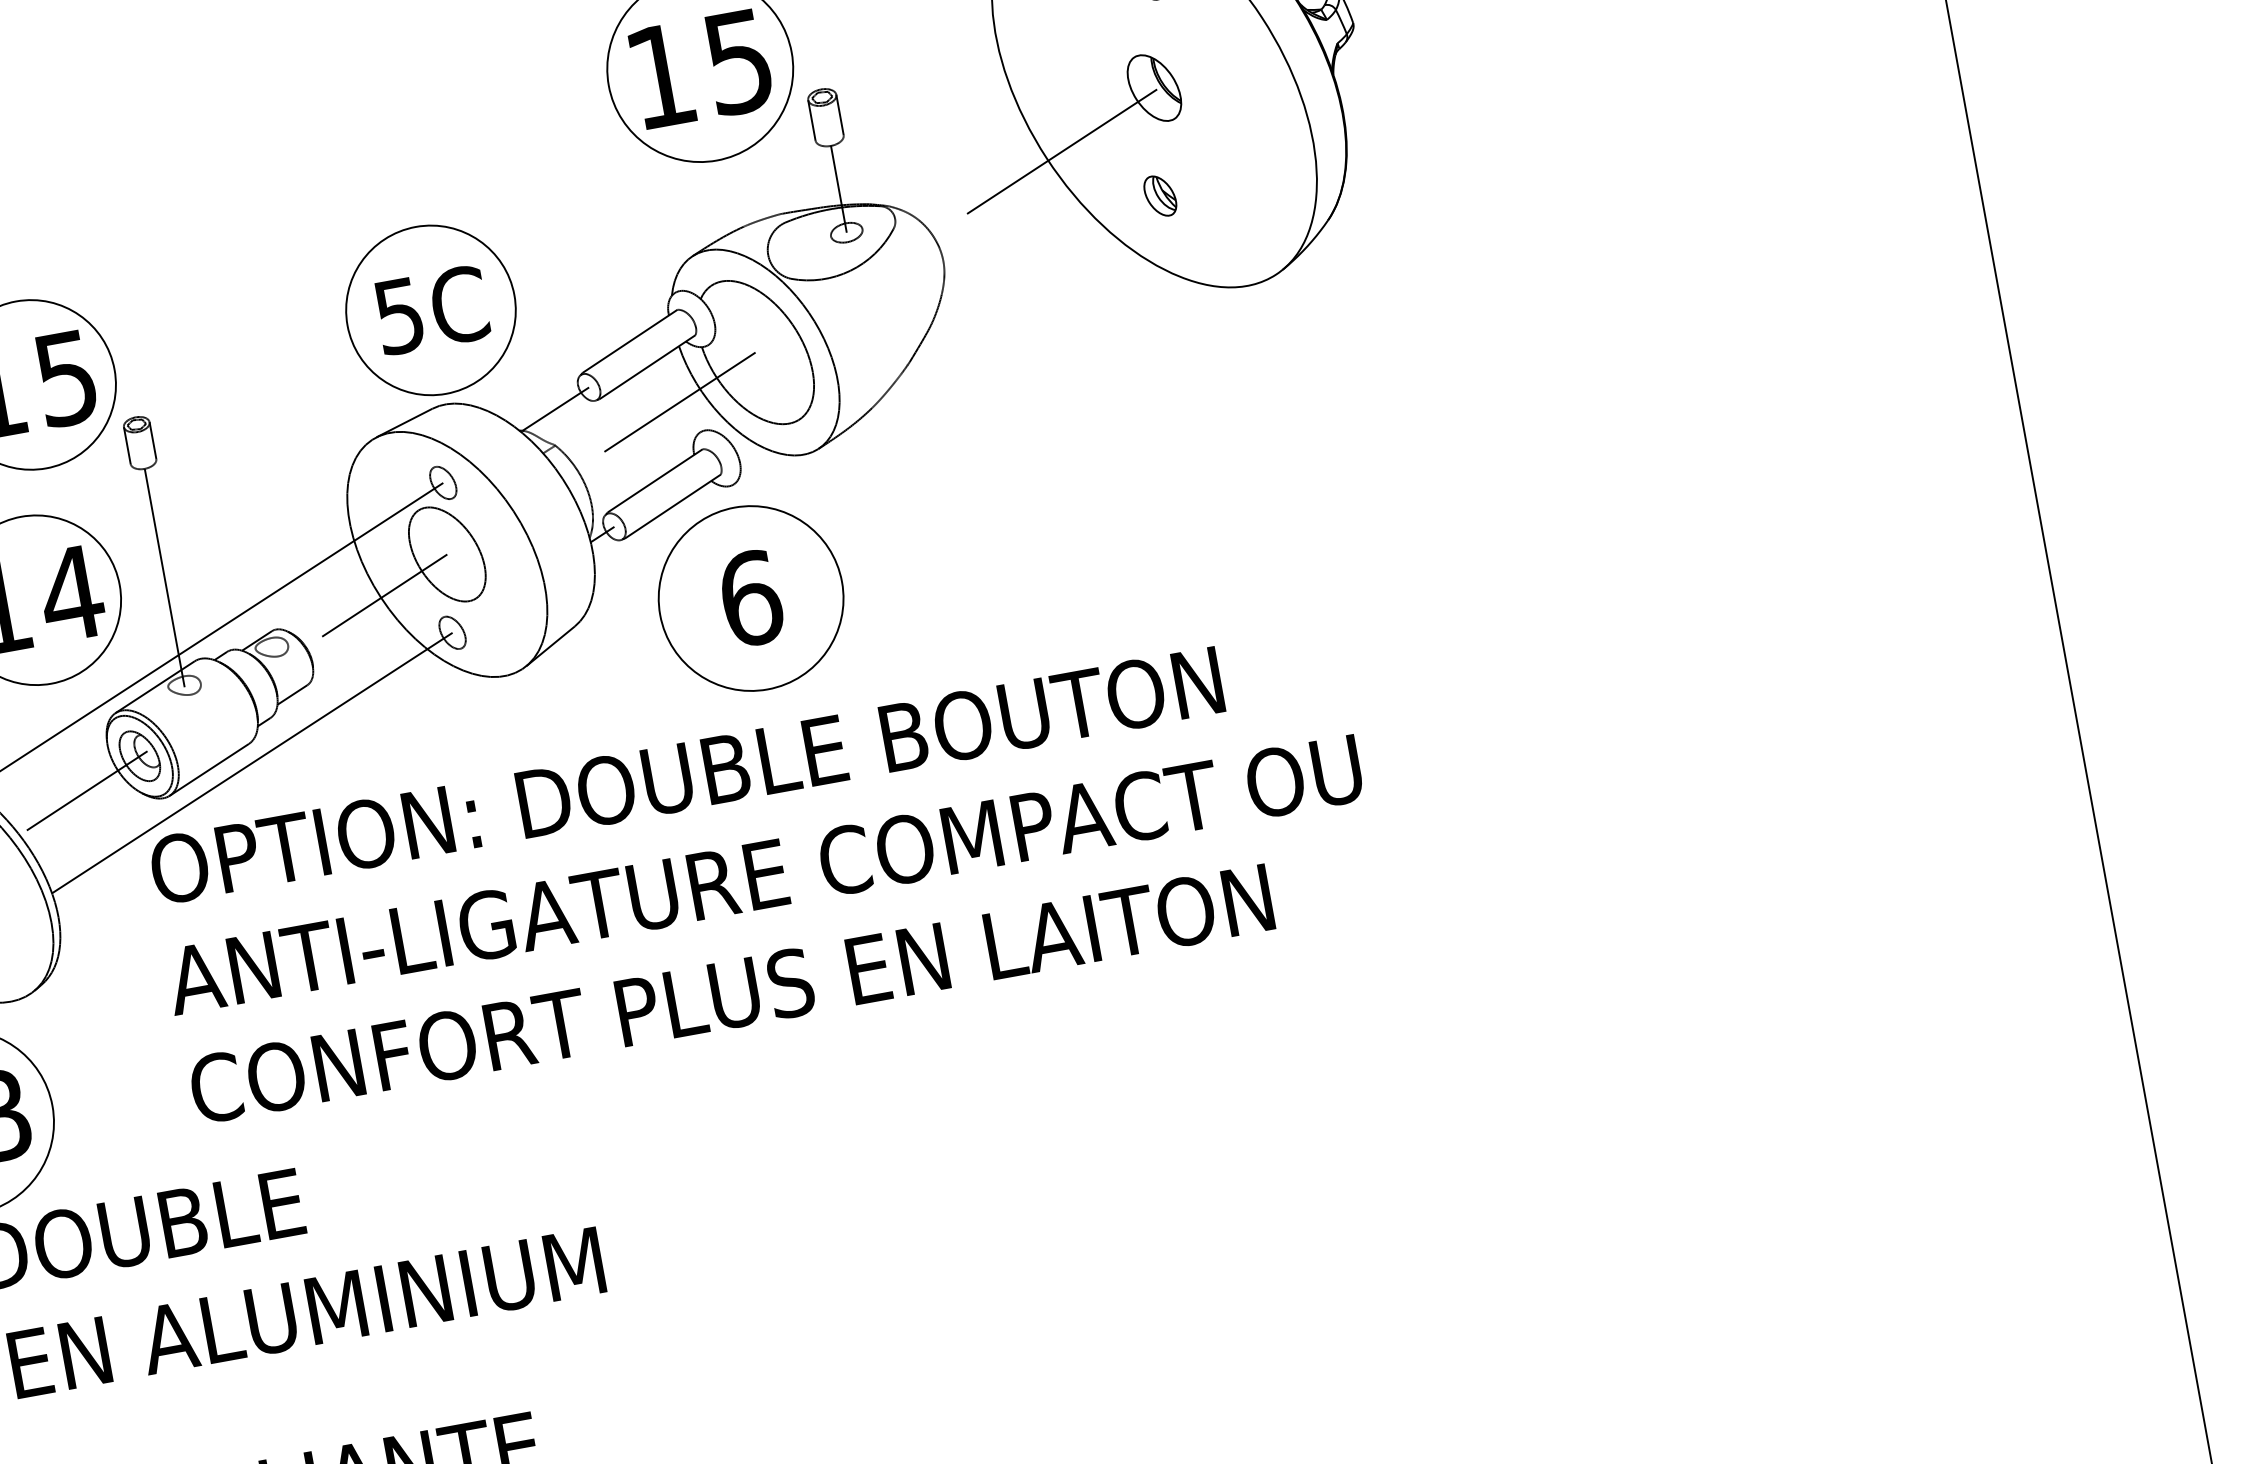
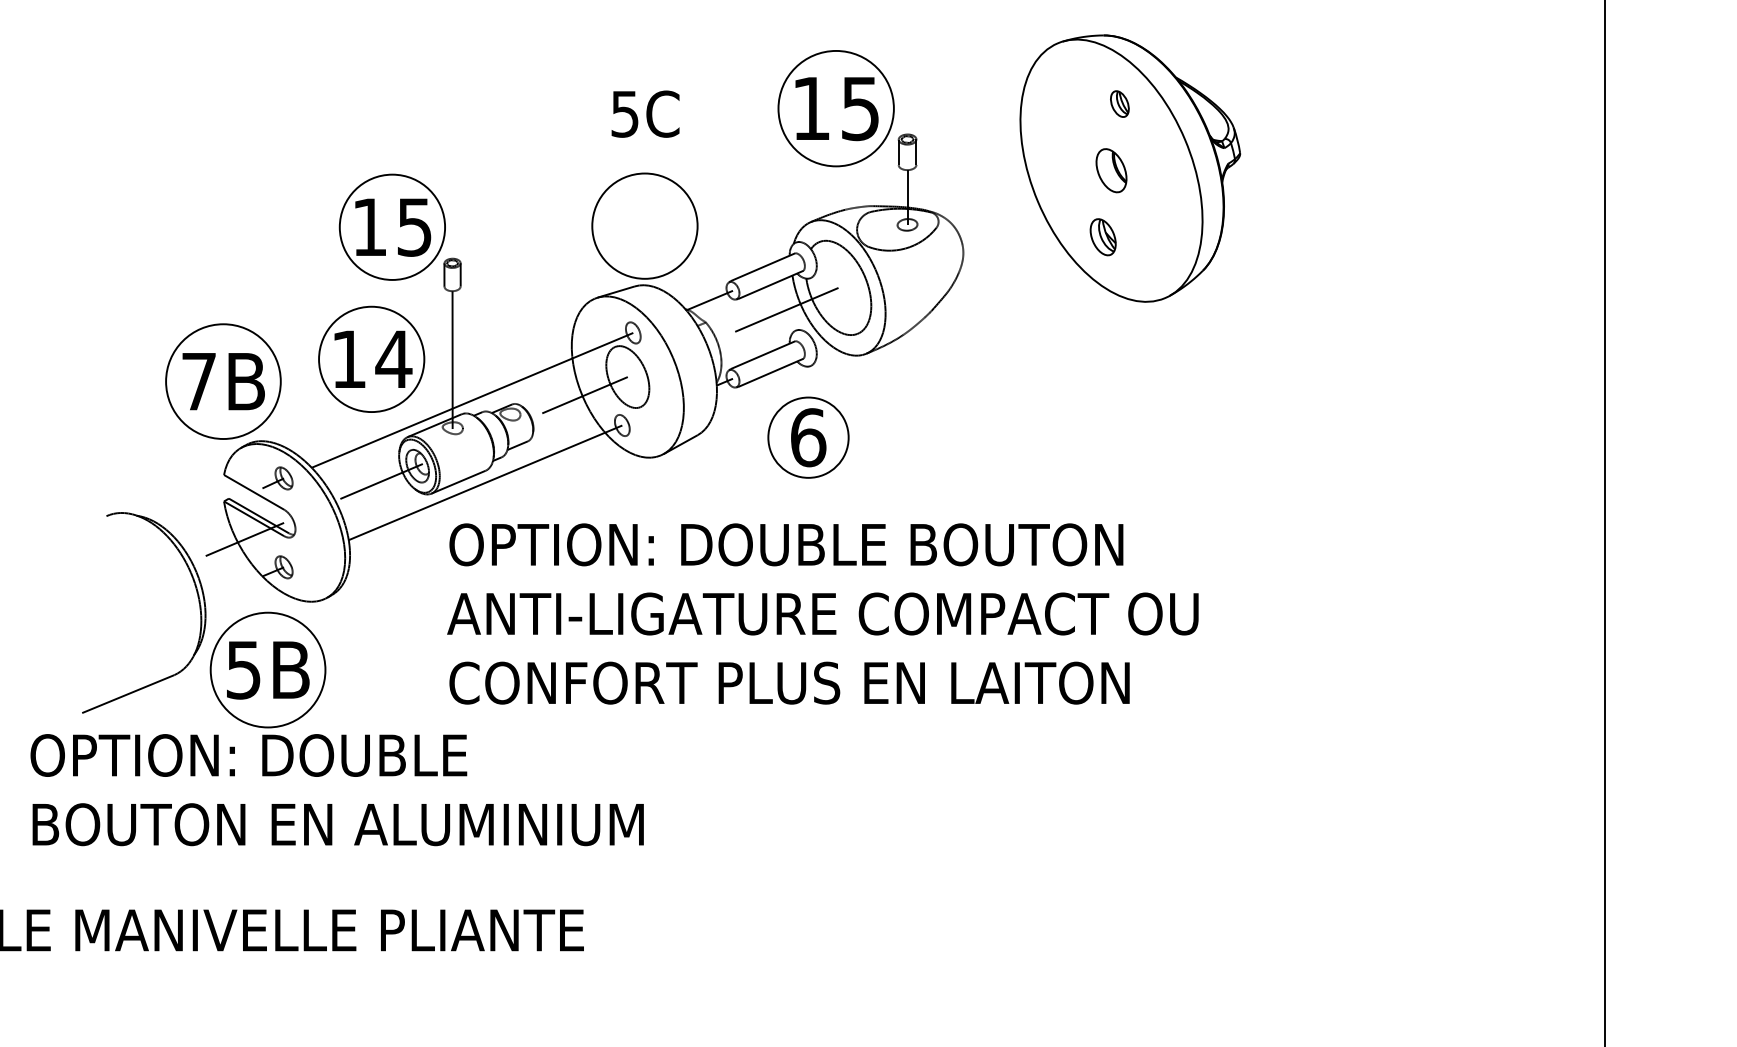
line: (1062, 150) -> (1048, 198), removed
part: (1159, 196) -> (1102, 237), size x1.4
text: (431, 309) -> (645, 113), moved
circle: (751, 598) -> (808, 437), size x0.7
text: (763, 874) -> (822, 613), moved

